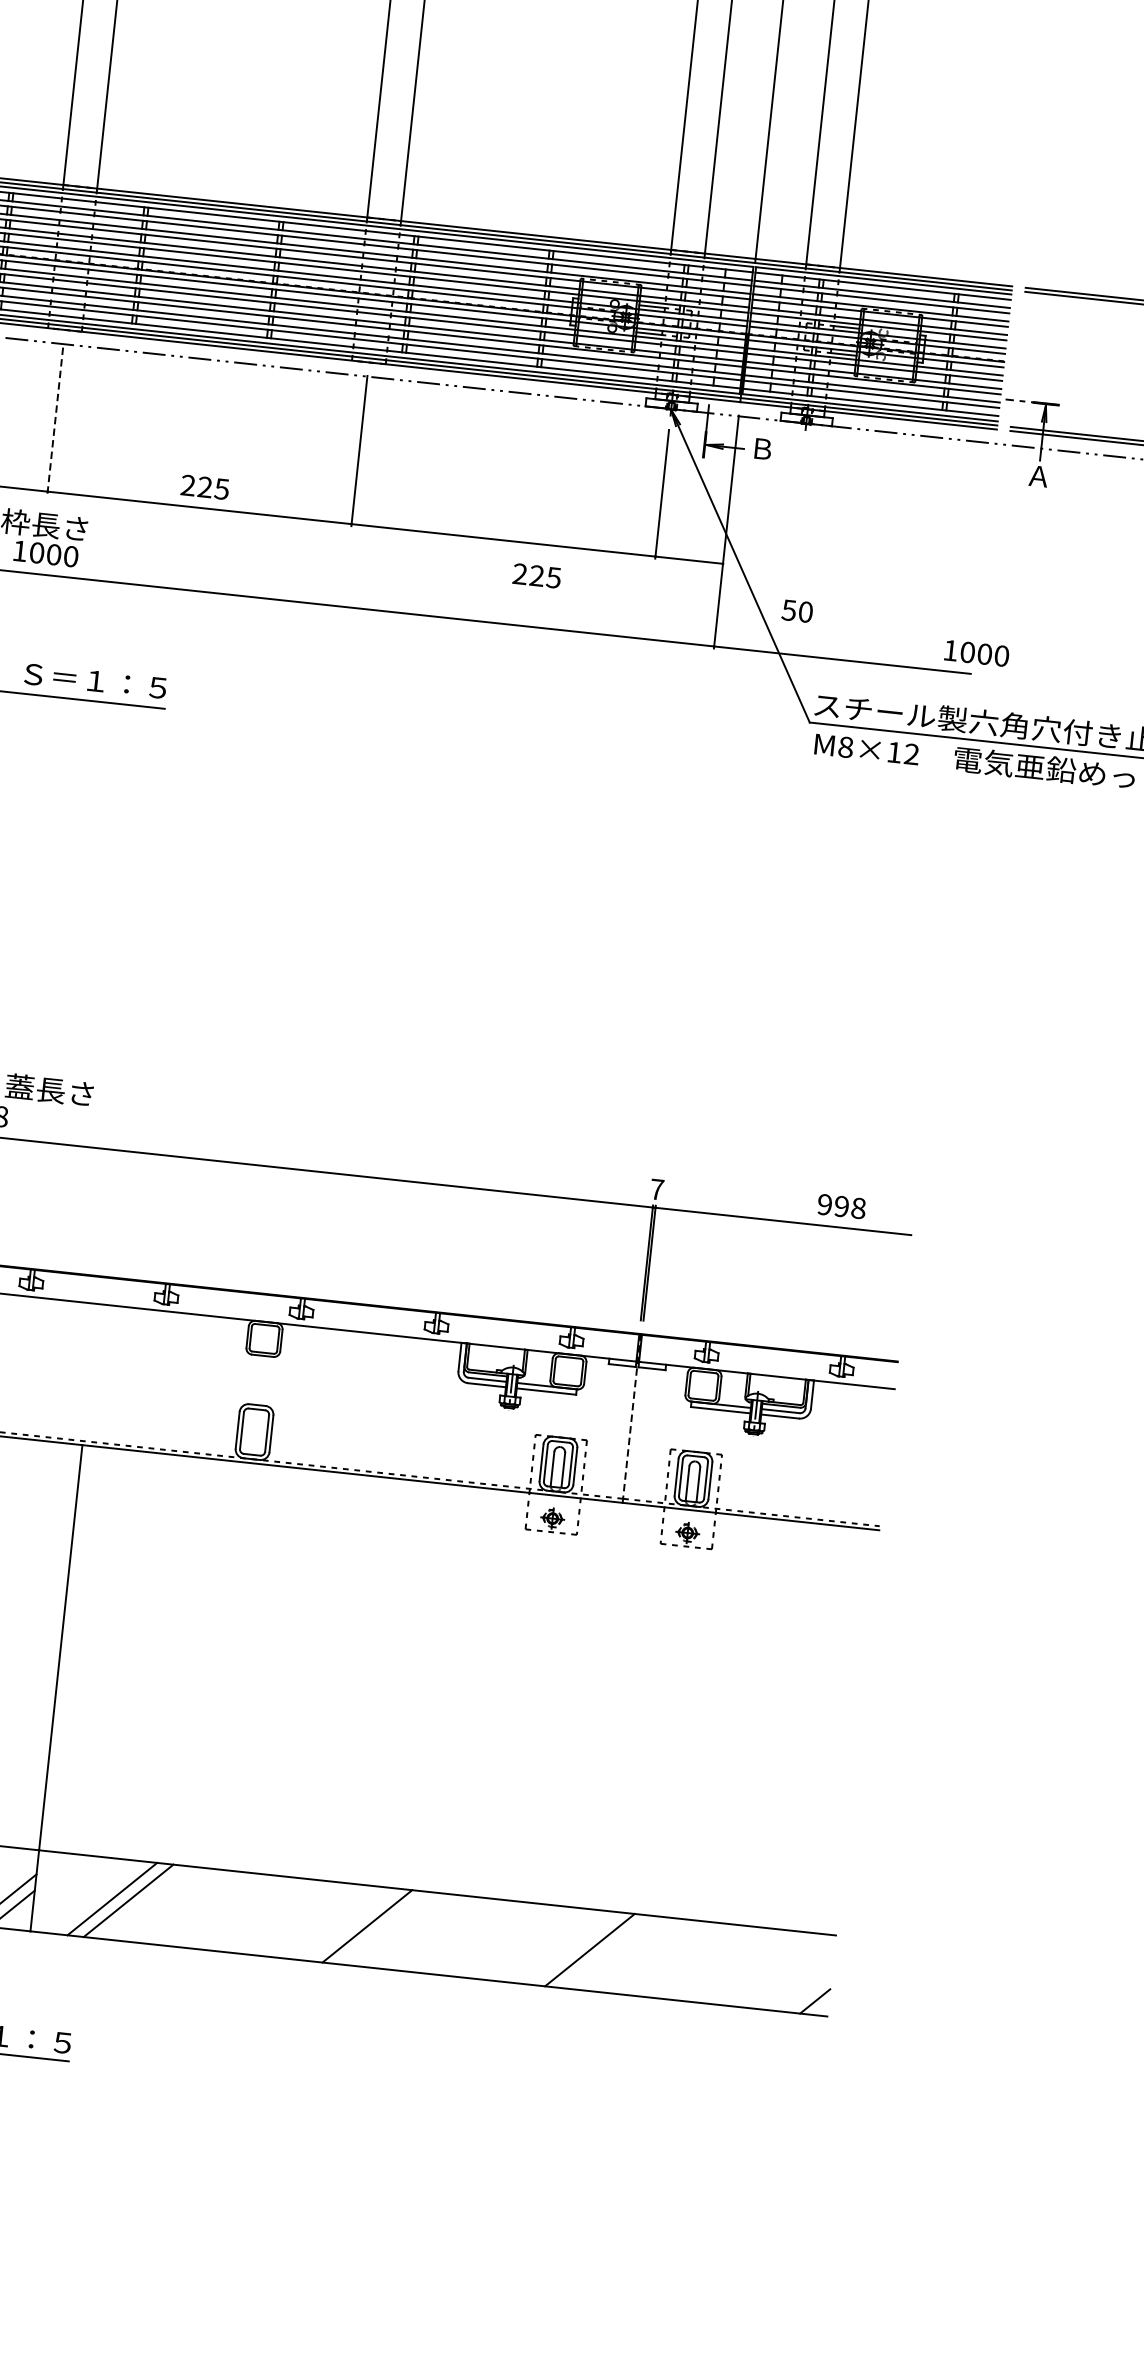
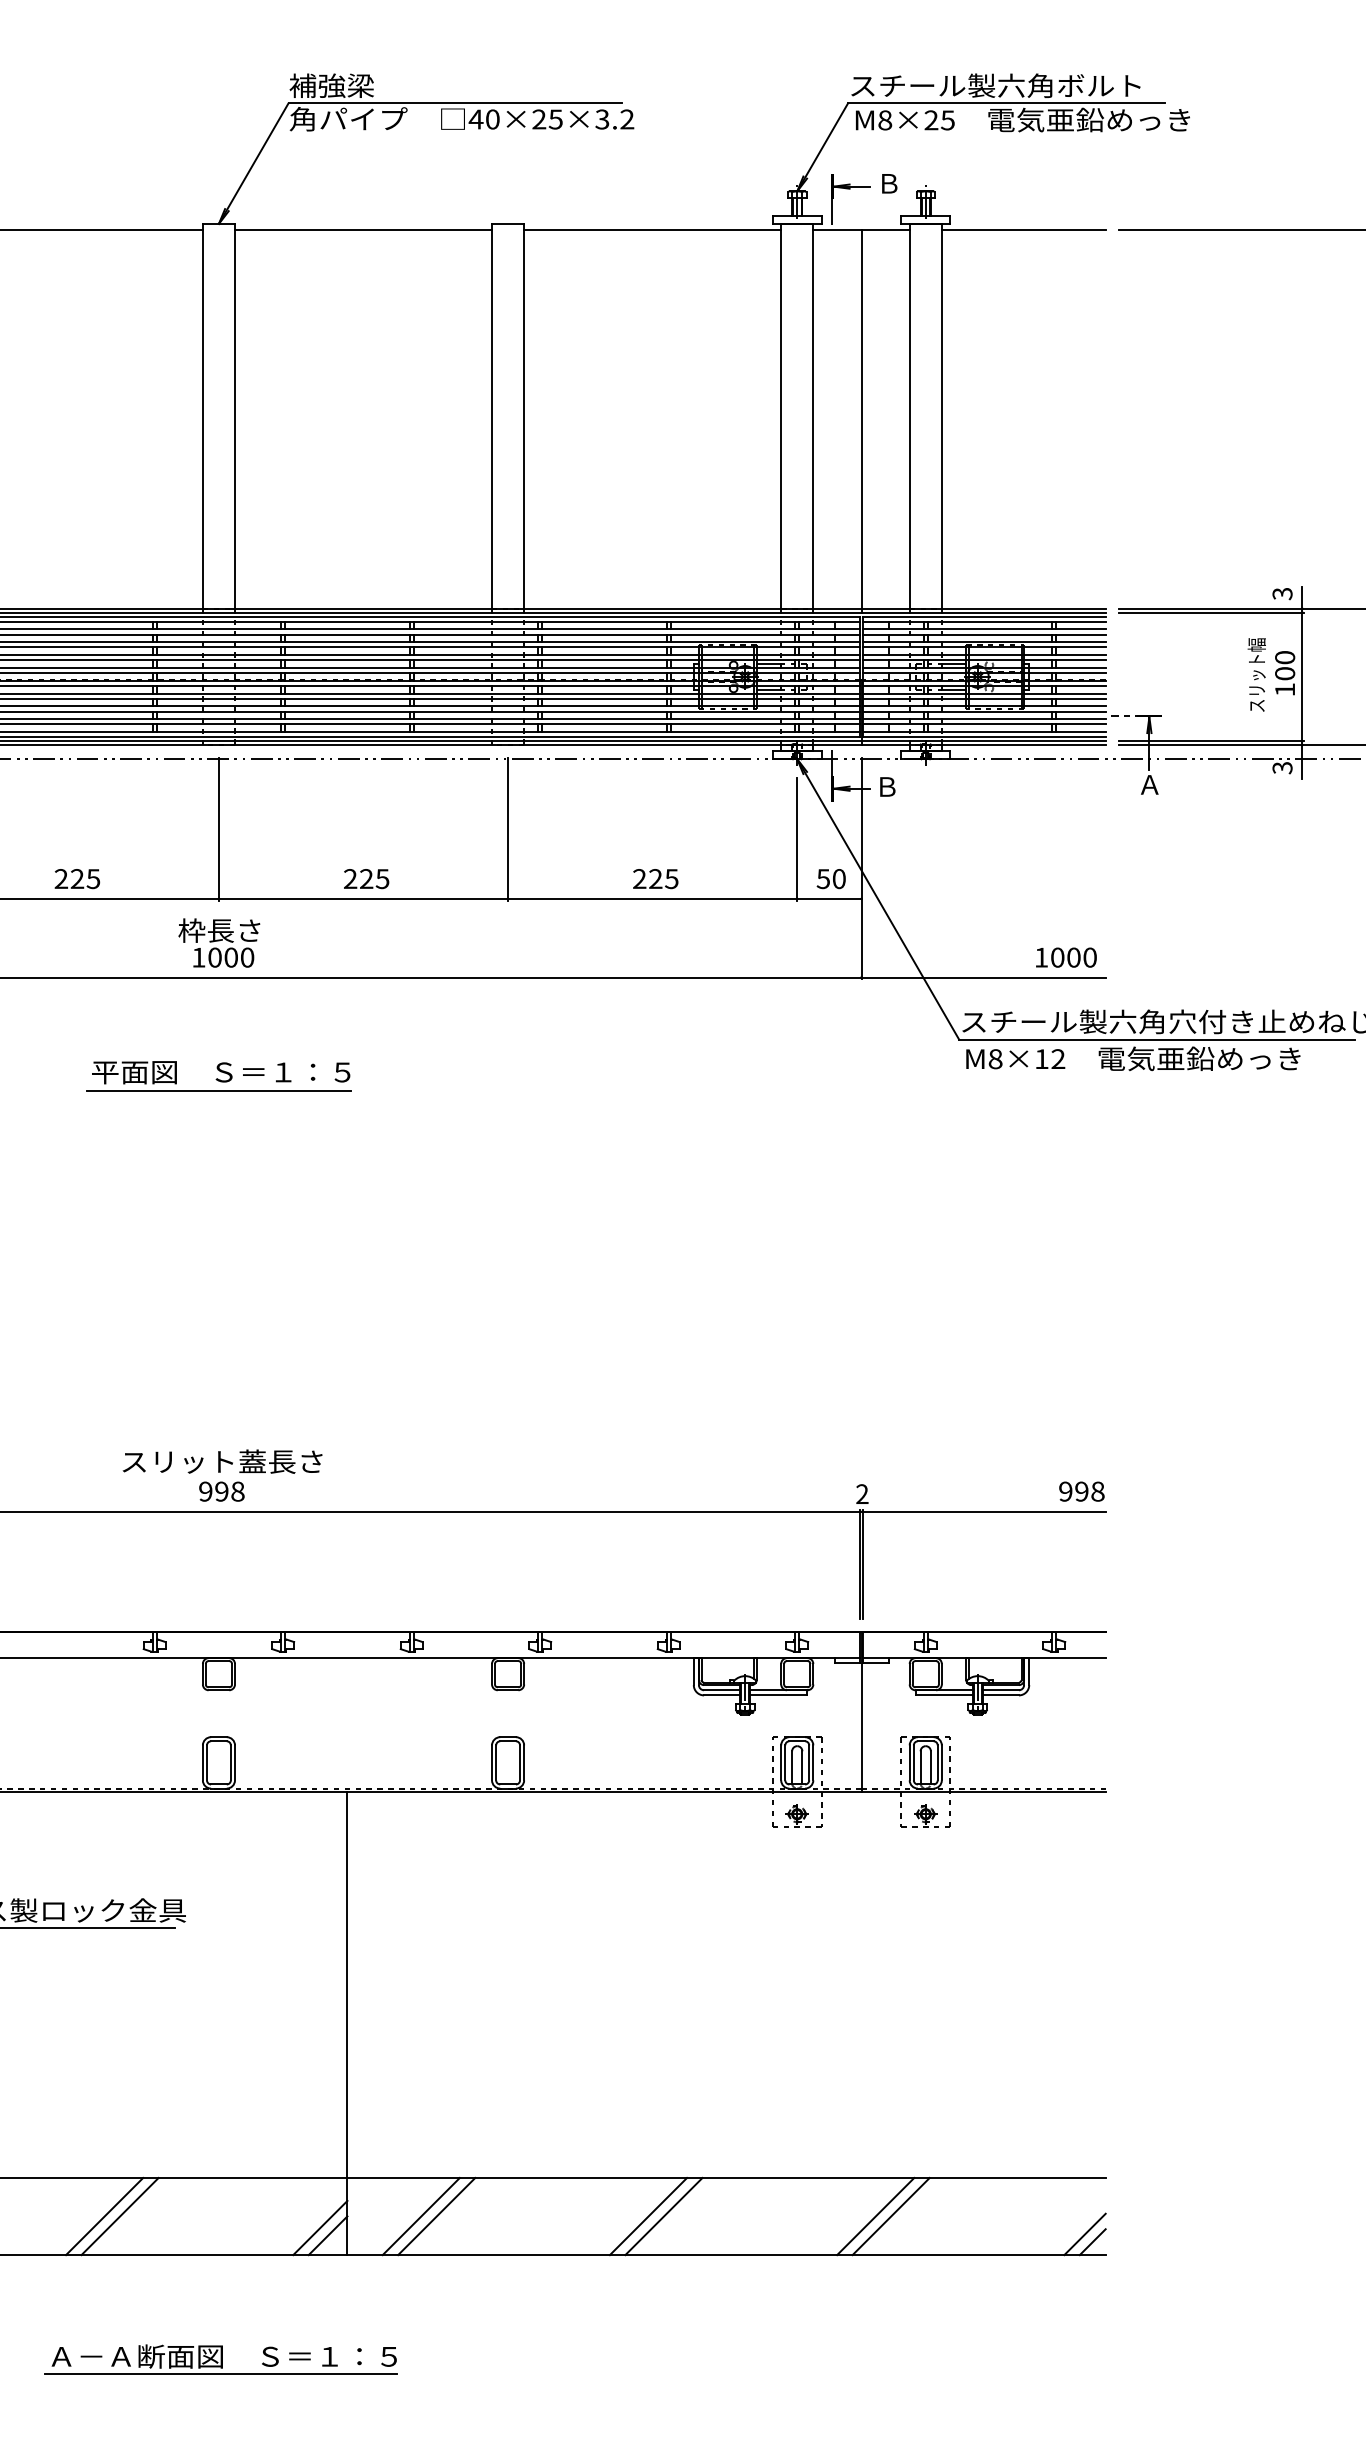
line: (55, 417) -> (218, 828), dashed -> solid
text: (536, 576) -> (655, 879), moved
text: (796, 611) -> (830, 879), moved
text: (977, 653) -> (1066, 957), moved
text: (657, 1188) -> (862, 1493), 7 -> 2
text: (841, 1206) -> (1081, 1491), moved
line: (631, 1417) -> (861, 1711), dashed -> solid
line: (351, 1924) -> (648, 2216), added
line: (605, 1951) -> (890, 2216), added
line: (807, 1992) -> (1084, 2234), added

